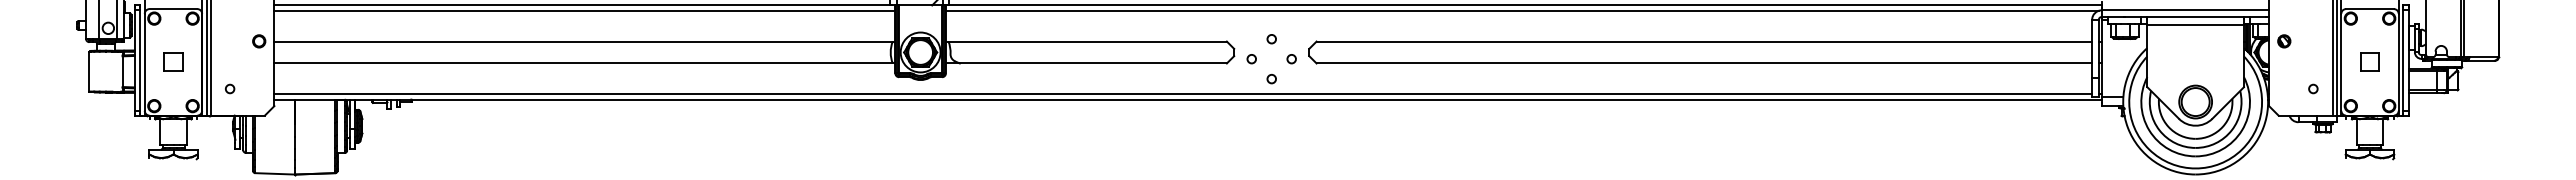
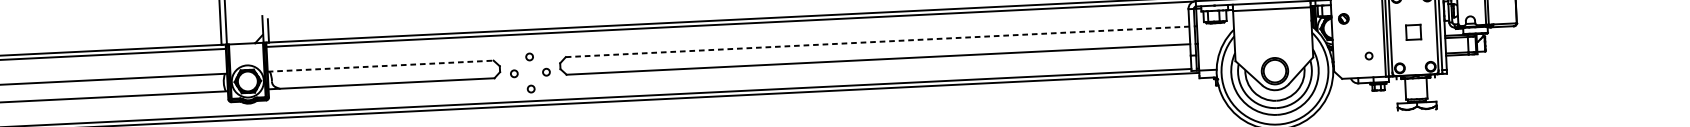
line: (1086, 41) -> (380, 66), solid -> dashed
line: (1704, 41) -> (877, 41), solid -> dashed

